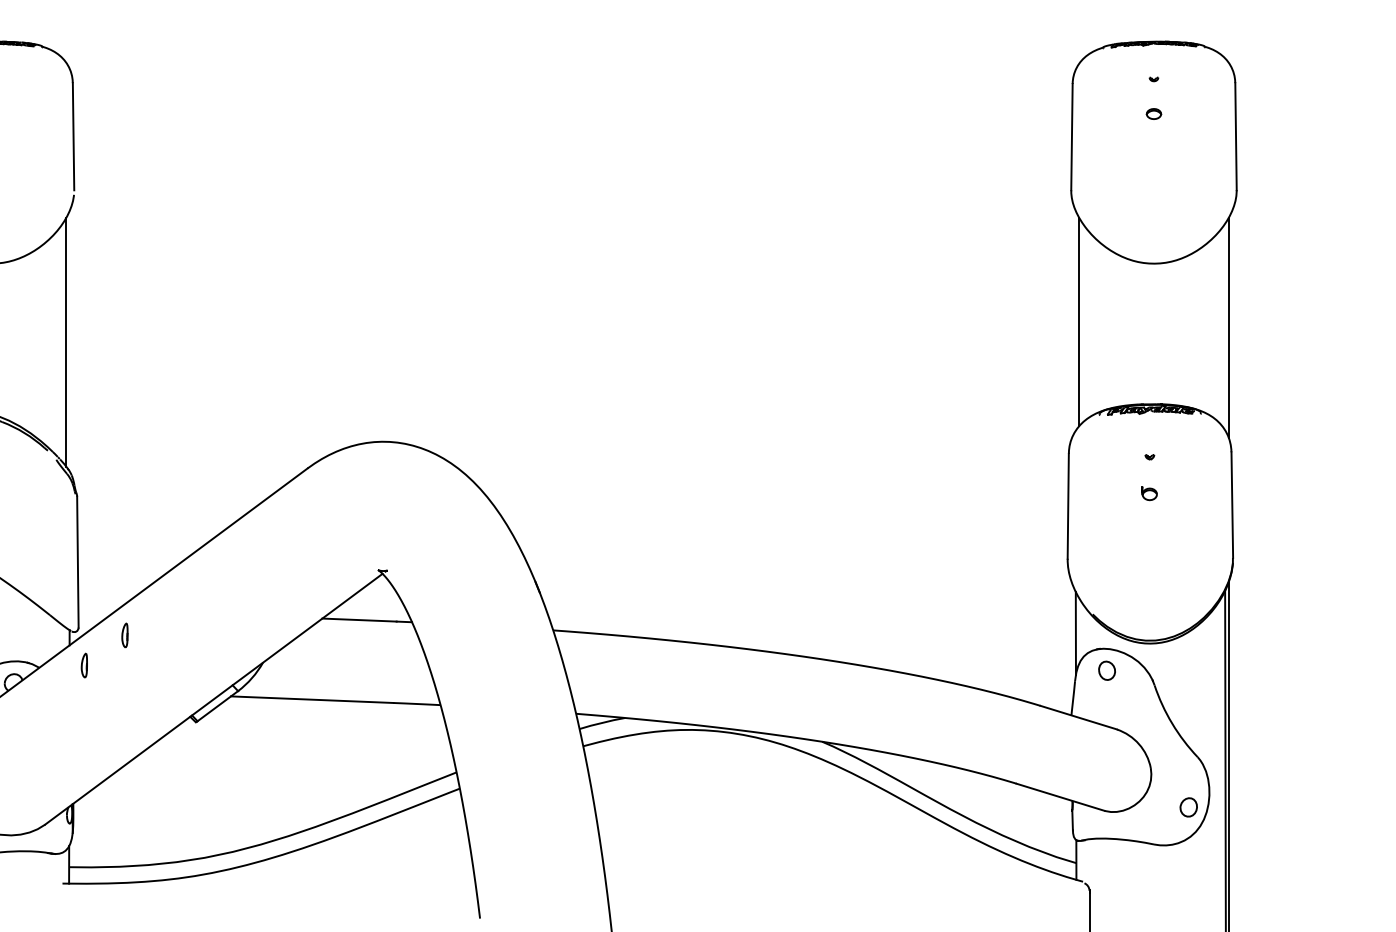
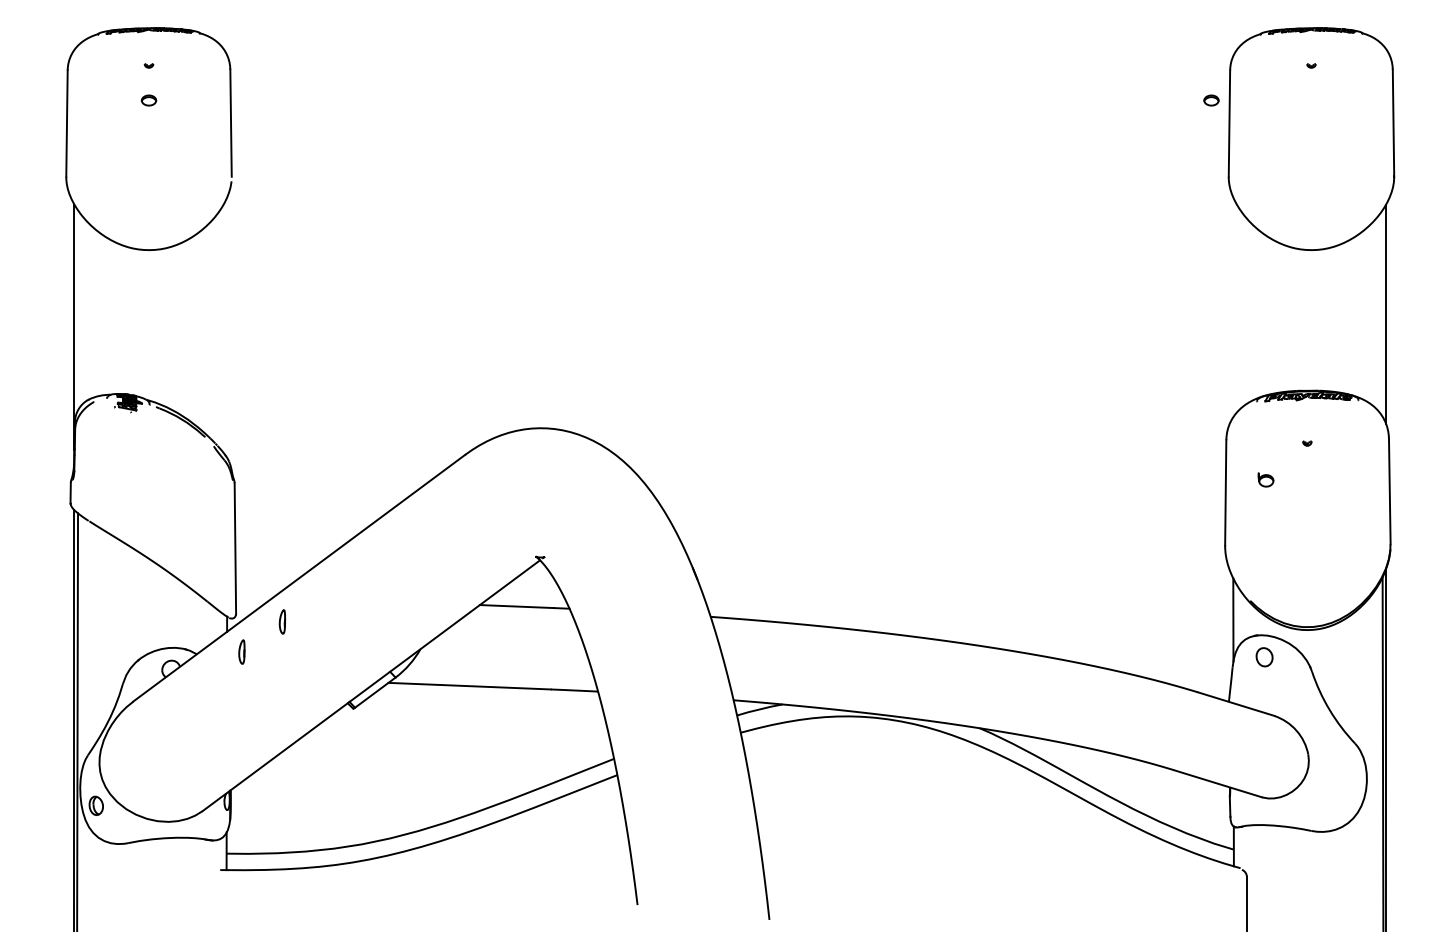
part: (1154, 114) -> (1211, 100), moved
line: (1079, 322) -> (1236, 308), removed
line: (66, 342) -> (223, 328), removed
part: (1149, 493) -> (1265, 479), moved
part: (1189, 807) -> (1346, 793), removed

